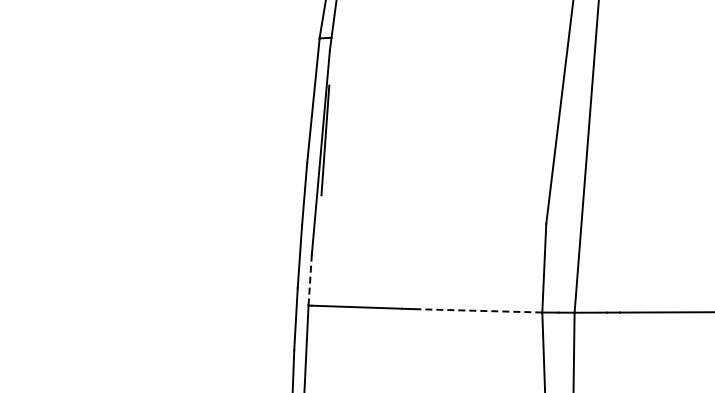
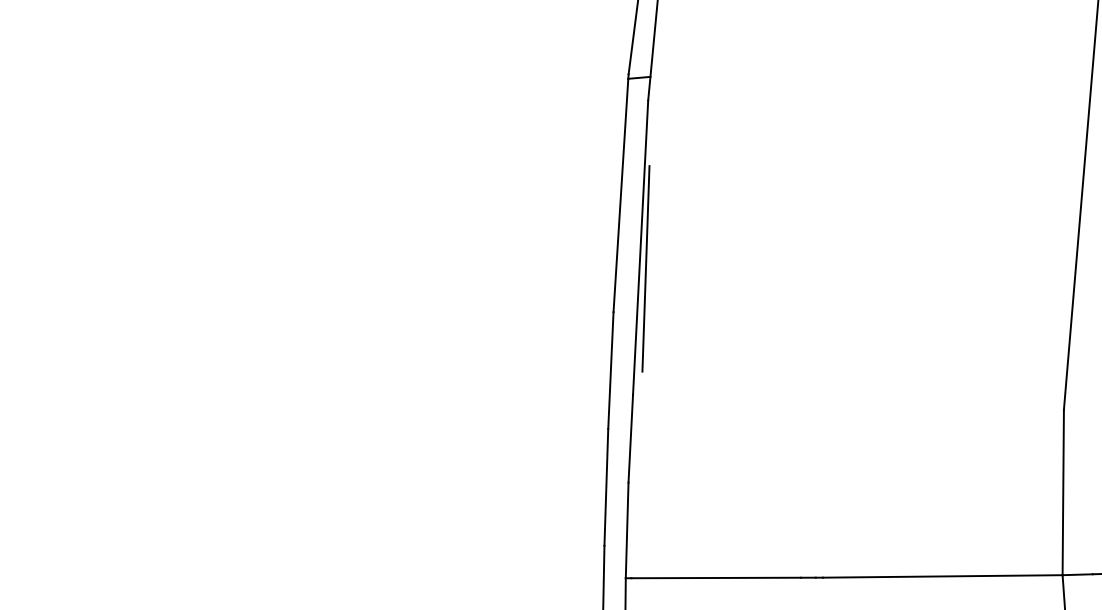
line: (310, 280) -> (627, 531), dashed -> solid
line: (477, 310) -> (941, 575), dashed -> solid

